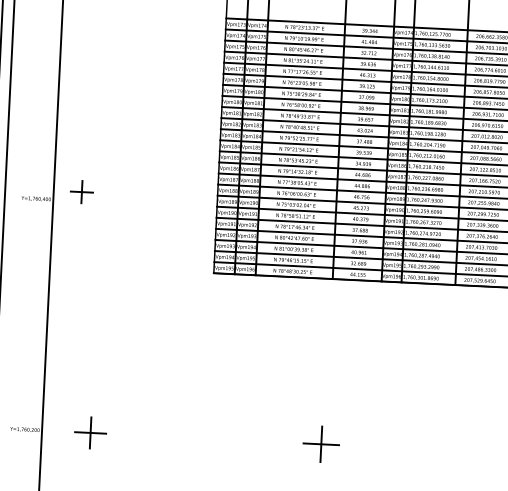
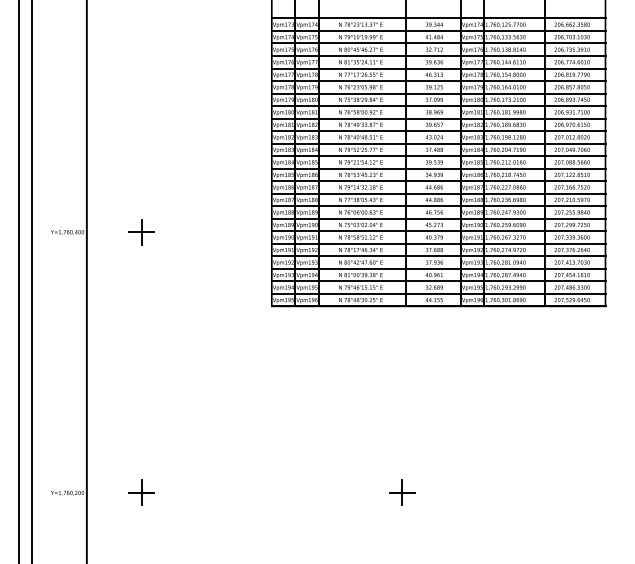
part: (81, 192) -> (141, 232), moved
part: (90, 432) -> (141, 492), size x0.71
part: (321, 443) -> (402, 492), size x0.62

